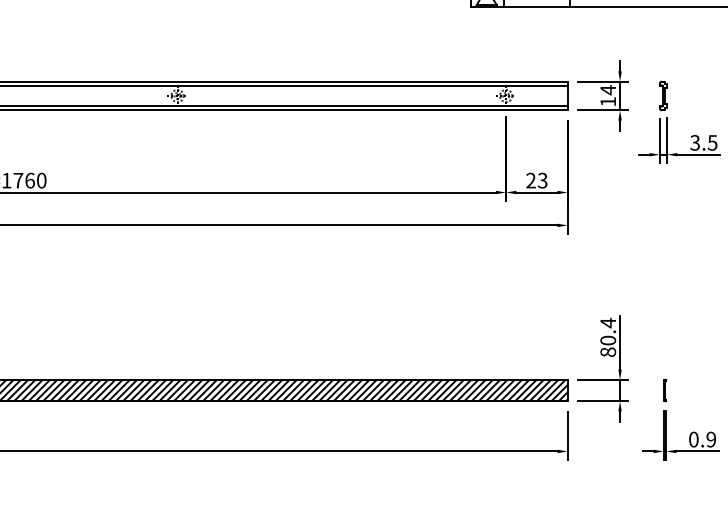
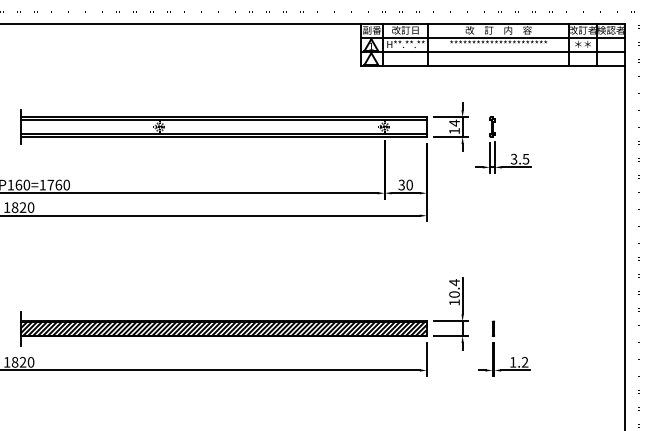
text: (536, 179) -> (405, 184), 23 -> 30
text: (608, 352) -> (454, 302), 80.4 -> 10.4
text: (703, 439) -> (519, 362), 0.9 -> 1.2

